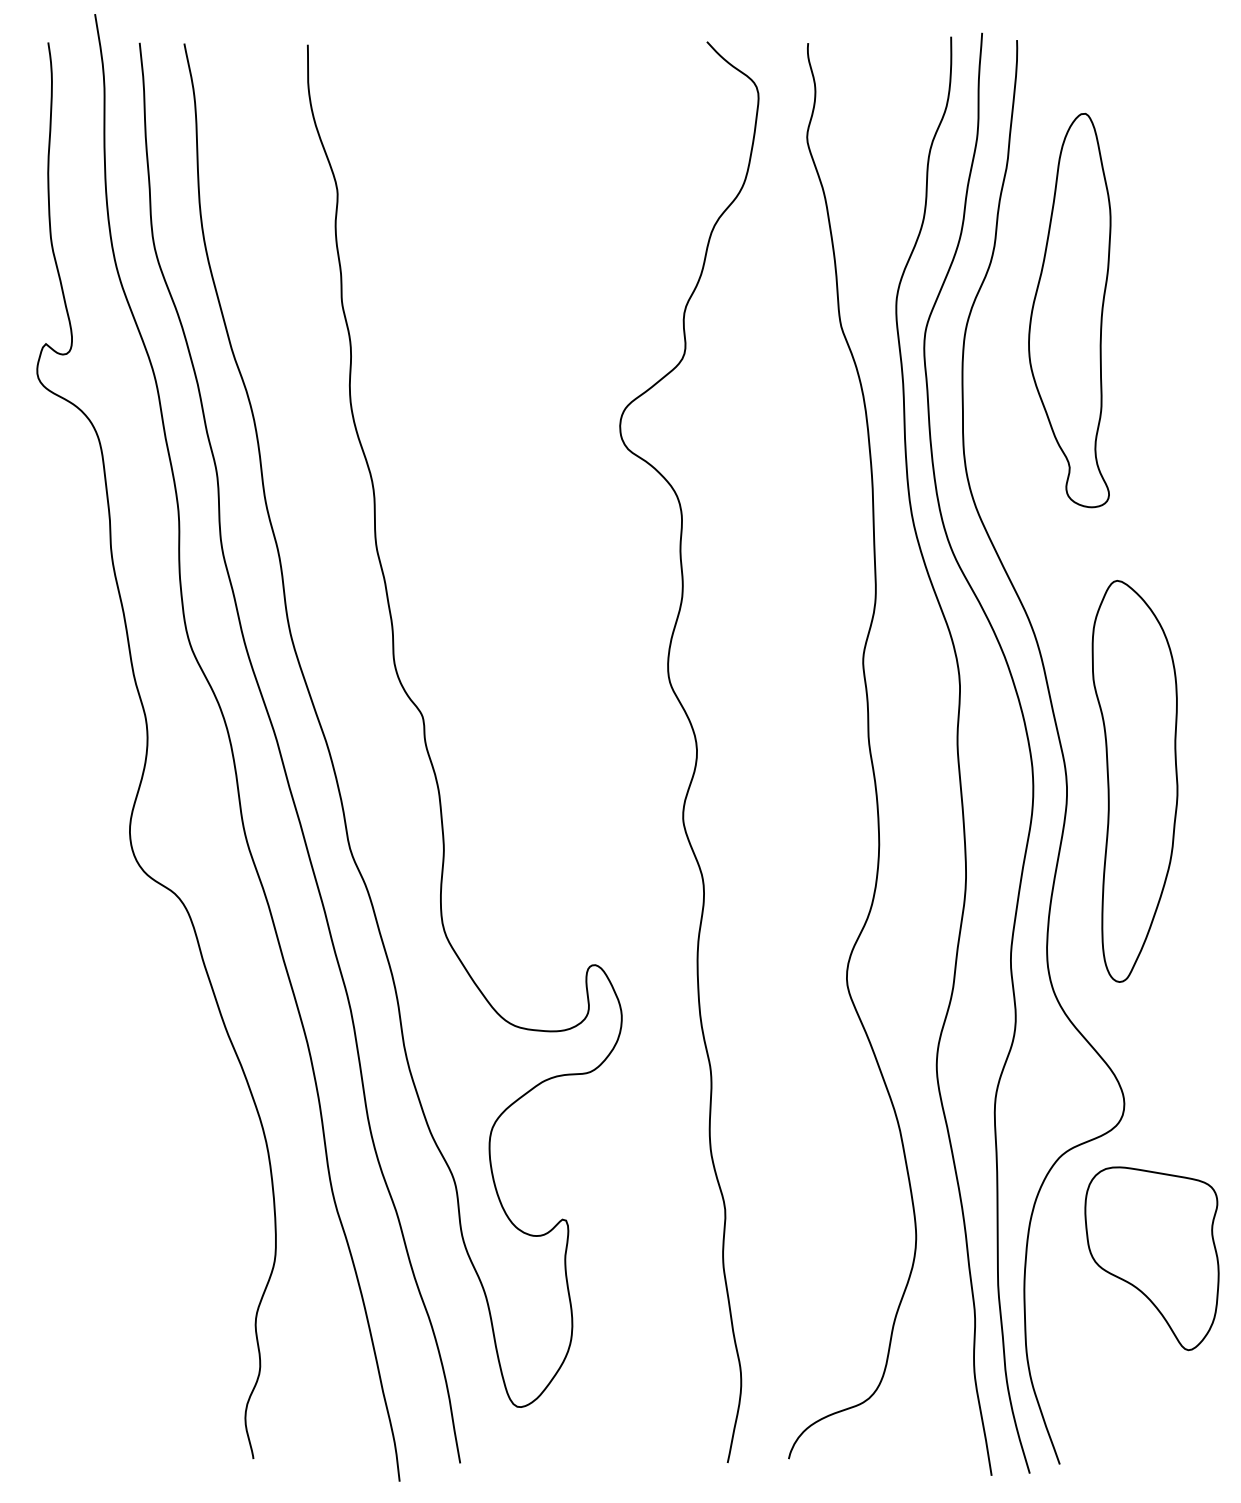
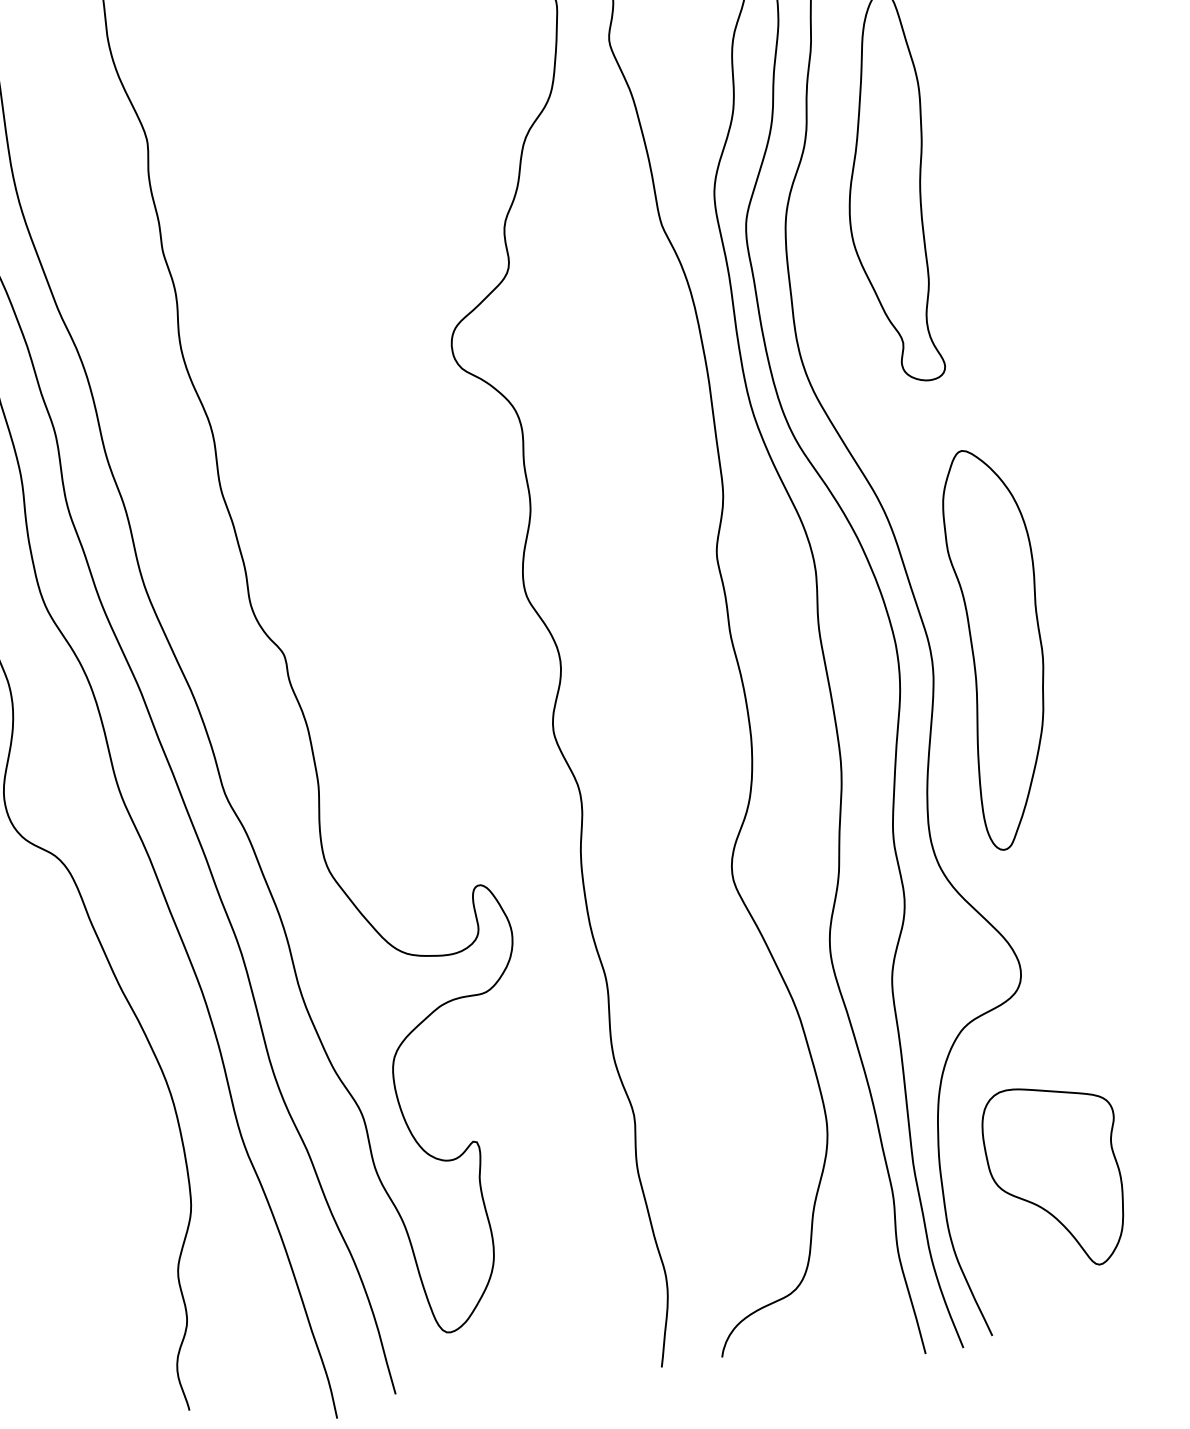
part: (1151, 1258) -> (1053, 1177), moved

